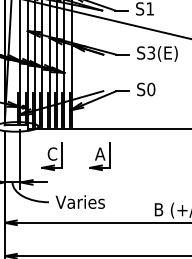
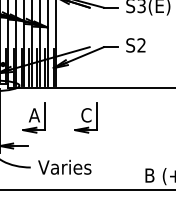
text: (151, 89) -> (141, 45), S0 -> S2
text: (52, 153) -> (34, 114), C -> A
text: (100, 153) -> (86, 114), A -> C

